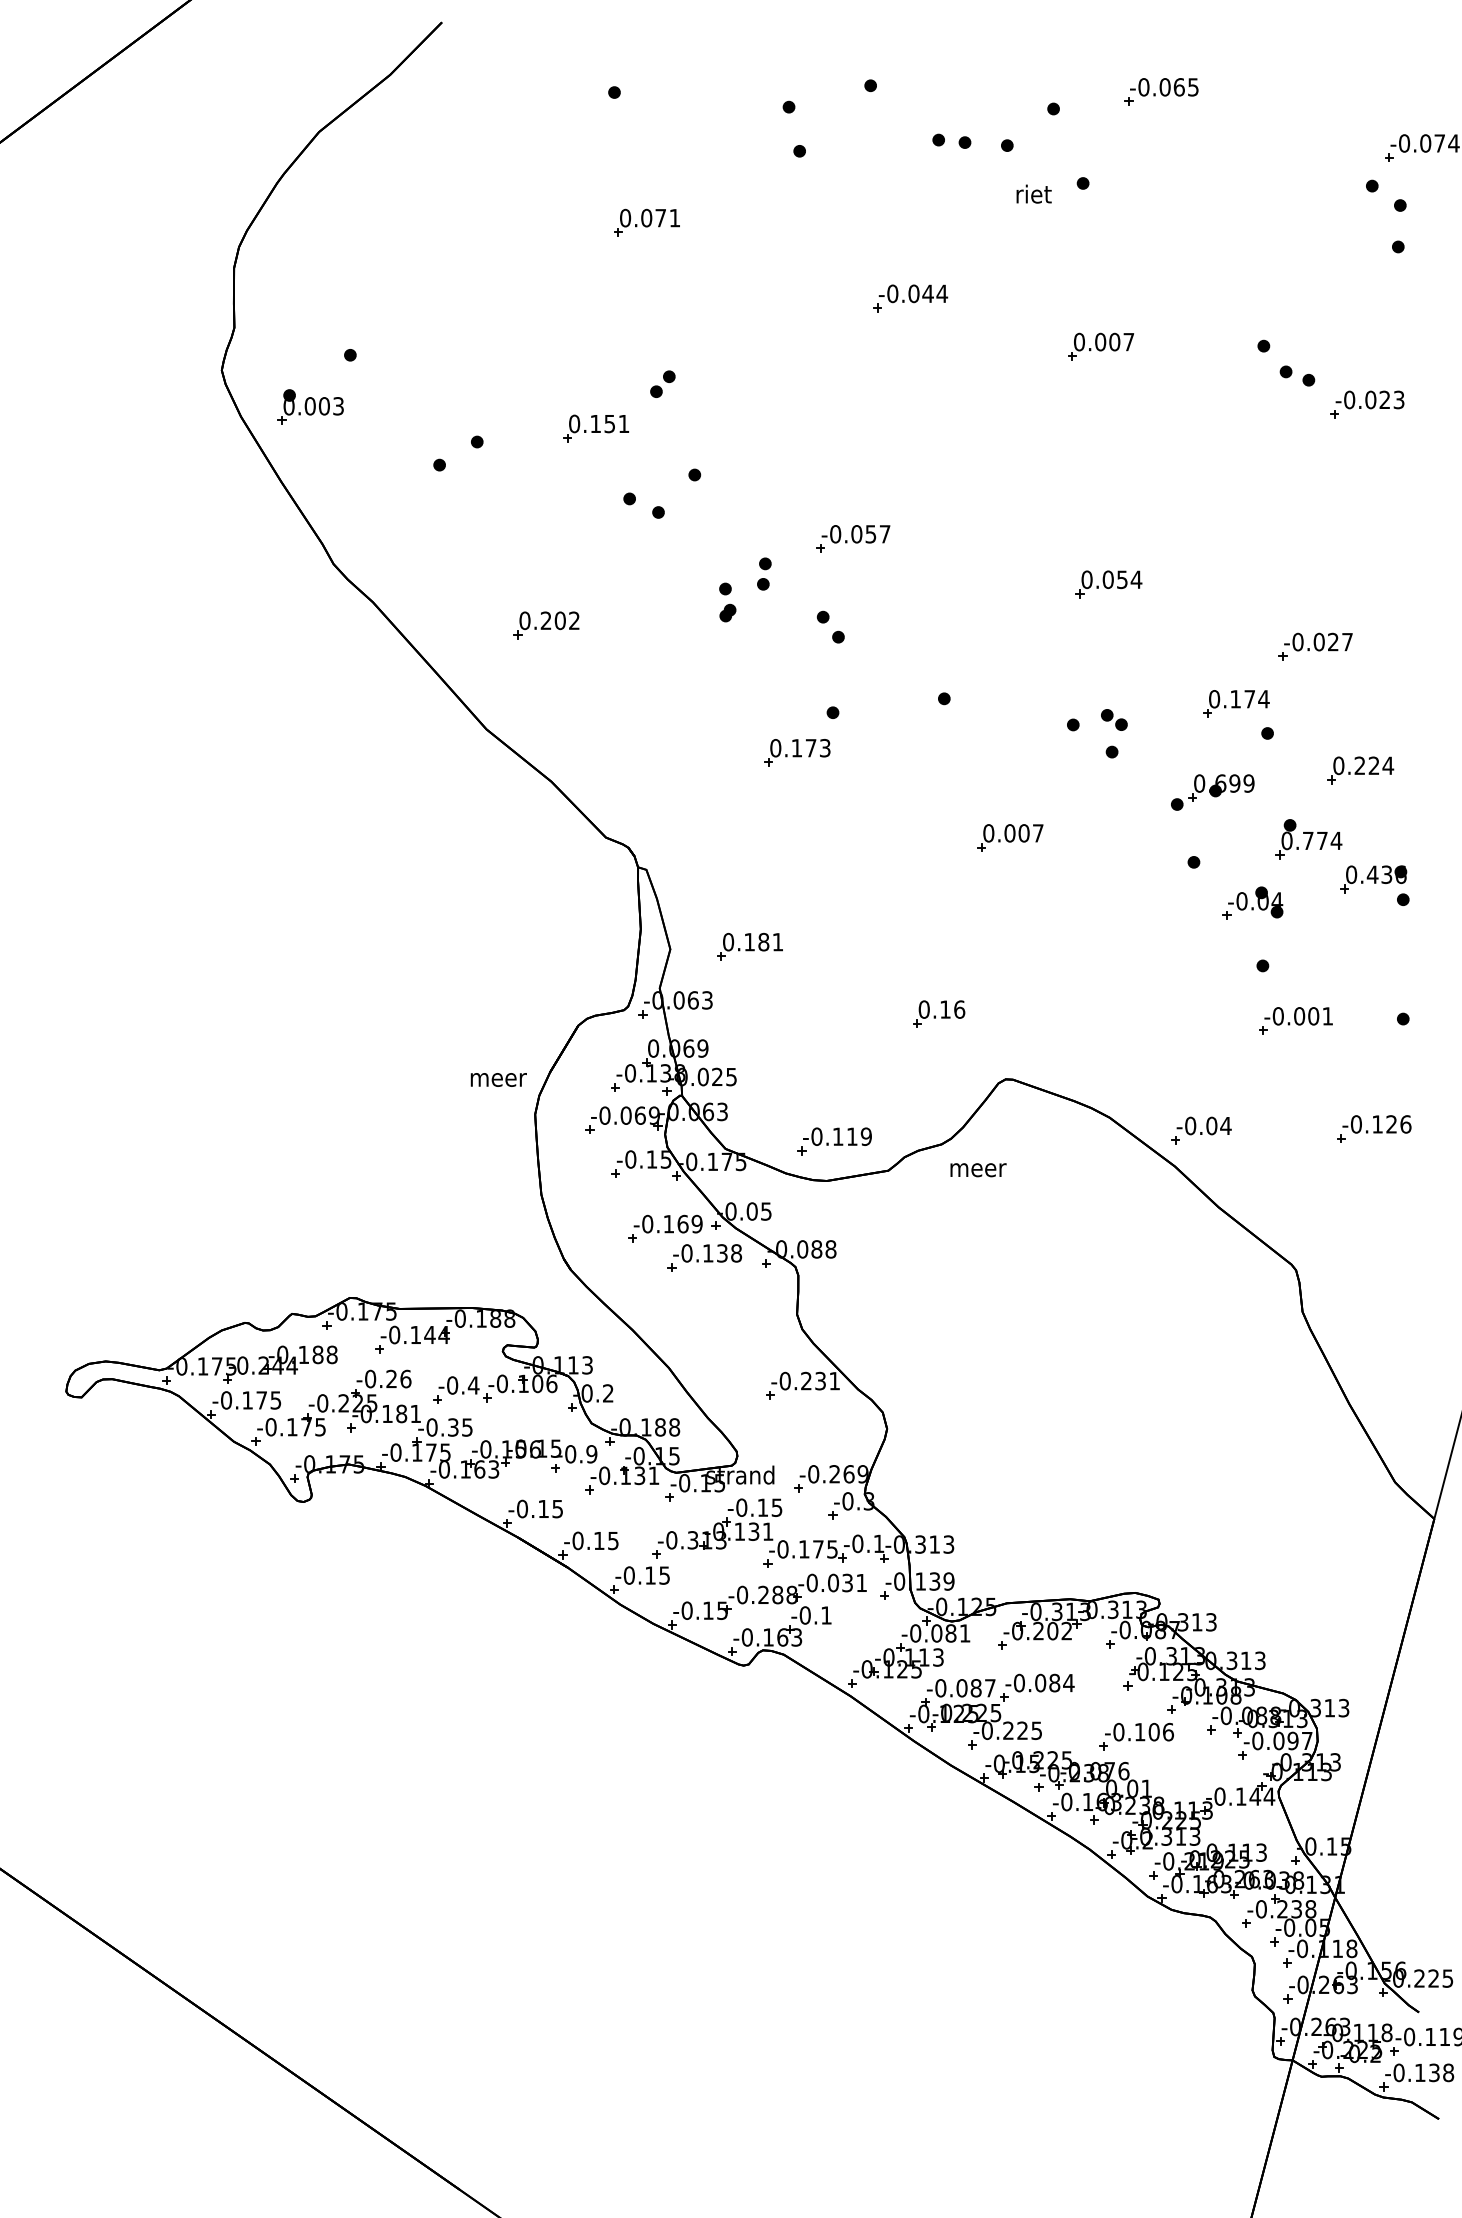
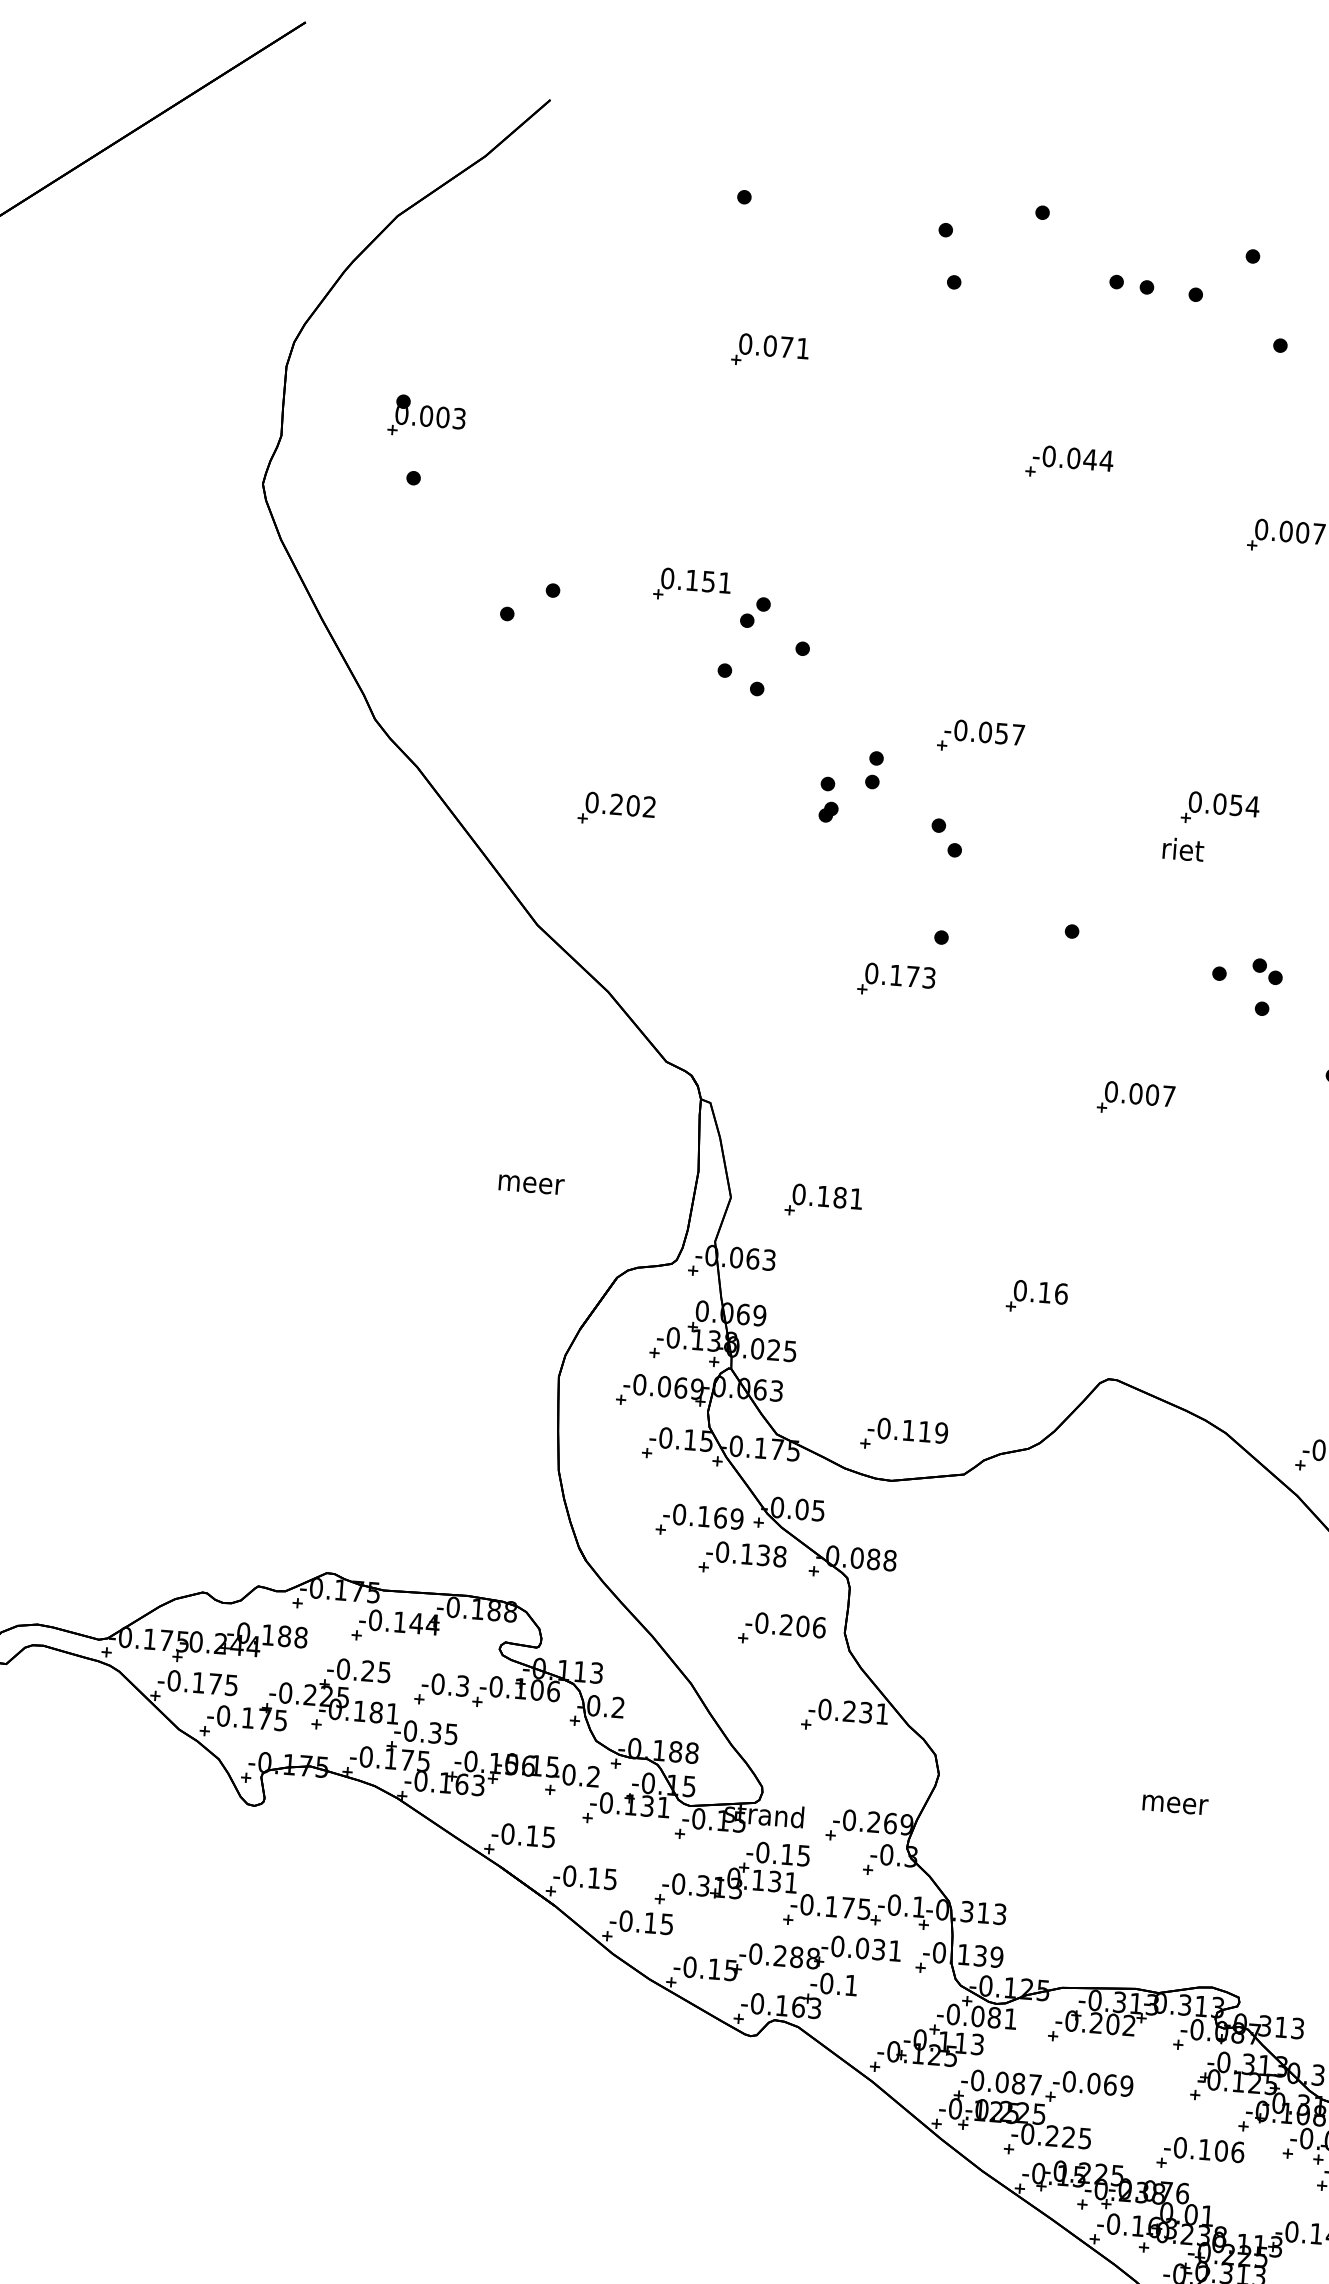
text: (1033, 193) -> (1182, 848), moved
part: (662, 383) -> (755, 611), moved
part: (310, 406) -> (426, 416), moved
part: (1108, 584) -> (1219, 809), moved
text: (498, 1079) -> (531, 1184), moved
text: (978, 1170) -> (1175, 1805), moved
part: (743, 1315) -> (782, 1629), added
text: (405, 1378) -> (384, 1671), -0.26 -> -0.25
text: (473, 1385) -> (462, 1686), -0.4 -> -0.3
text: (591, 1454) -> (593, 1777), -0.9 -> -0.2
text: (1061, 1682) -> (1118, 2084), -0.084 -> -0.069

